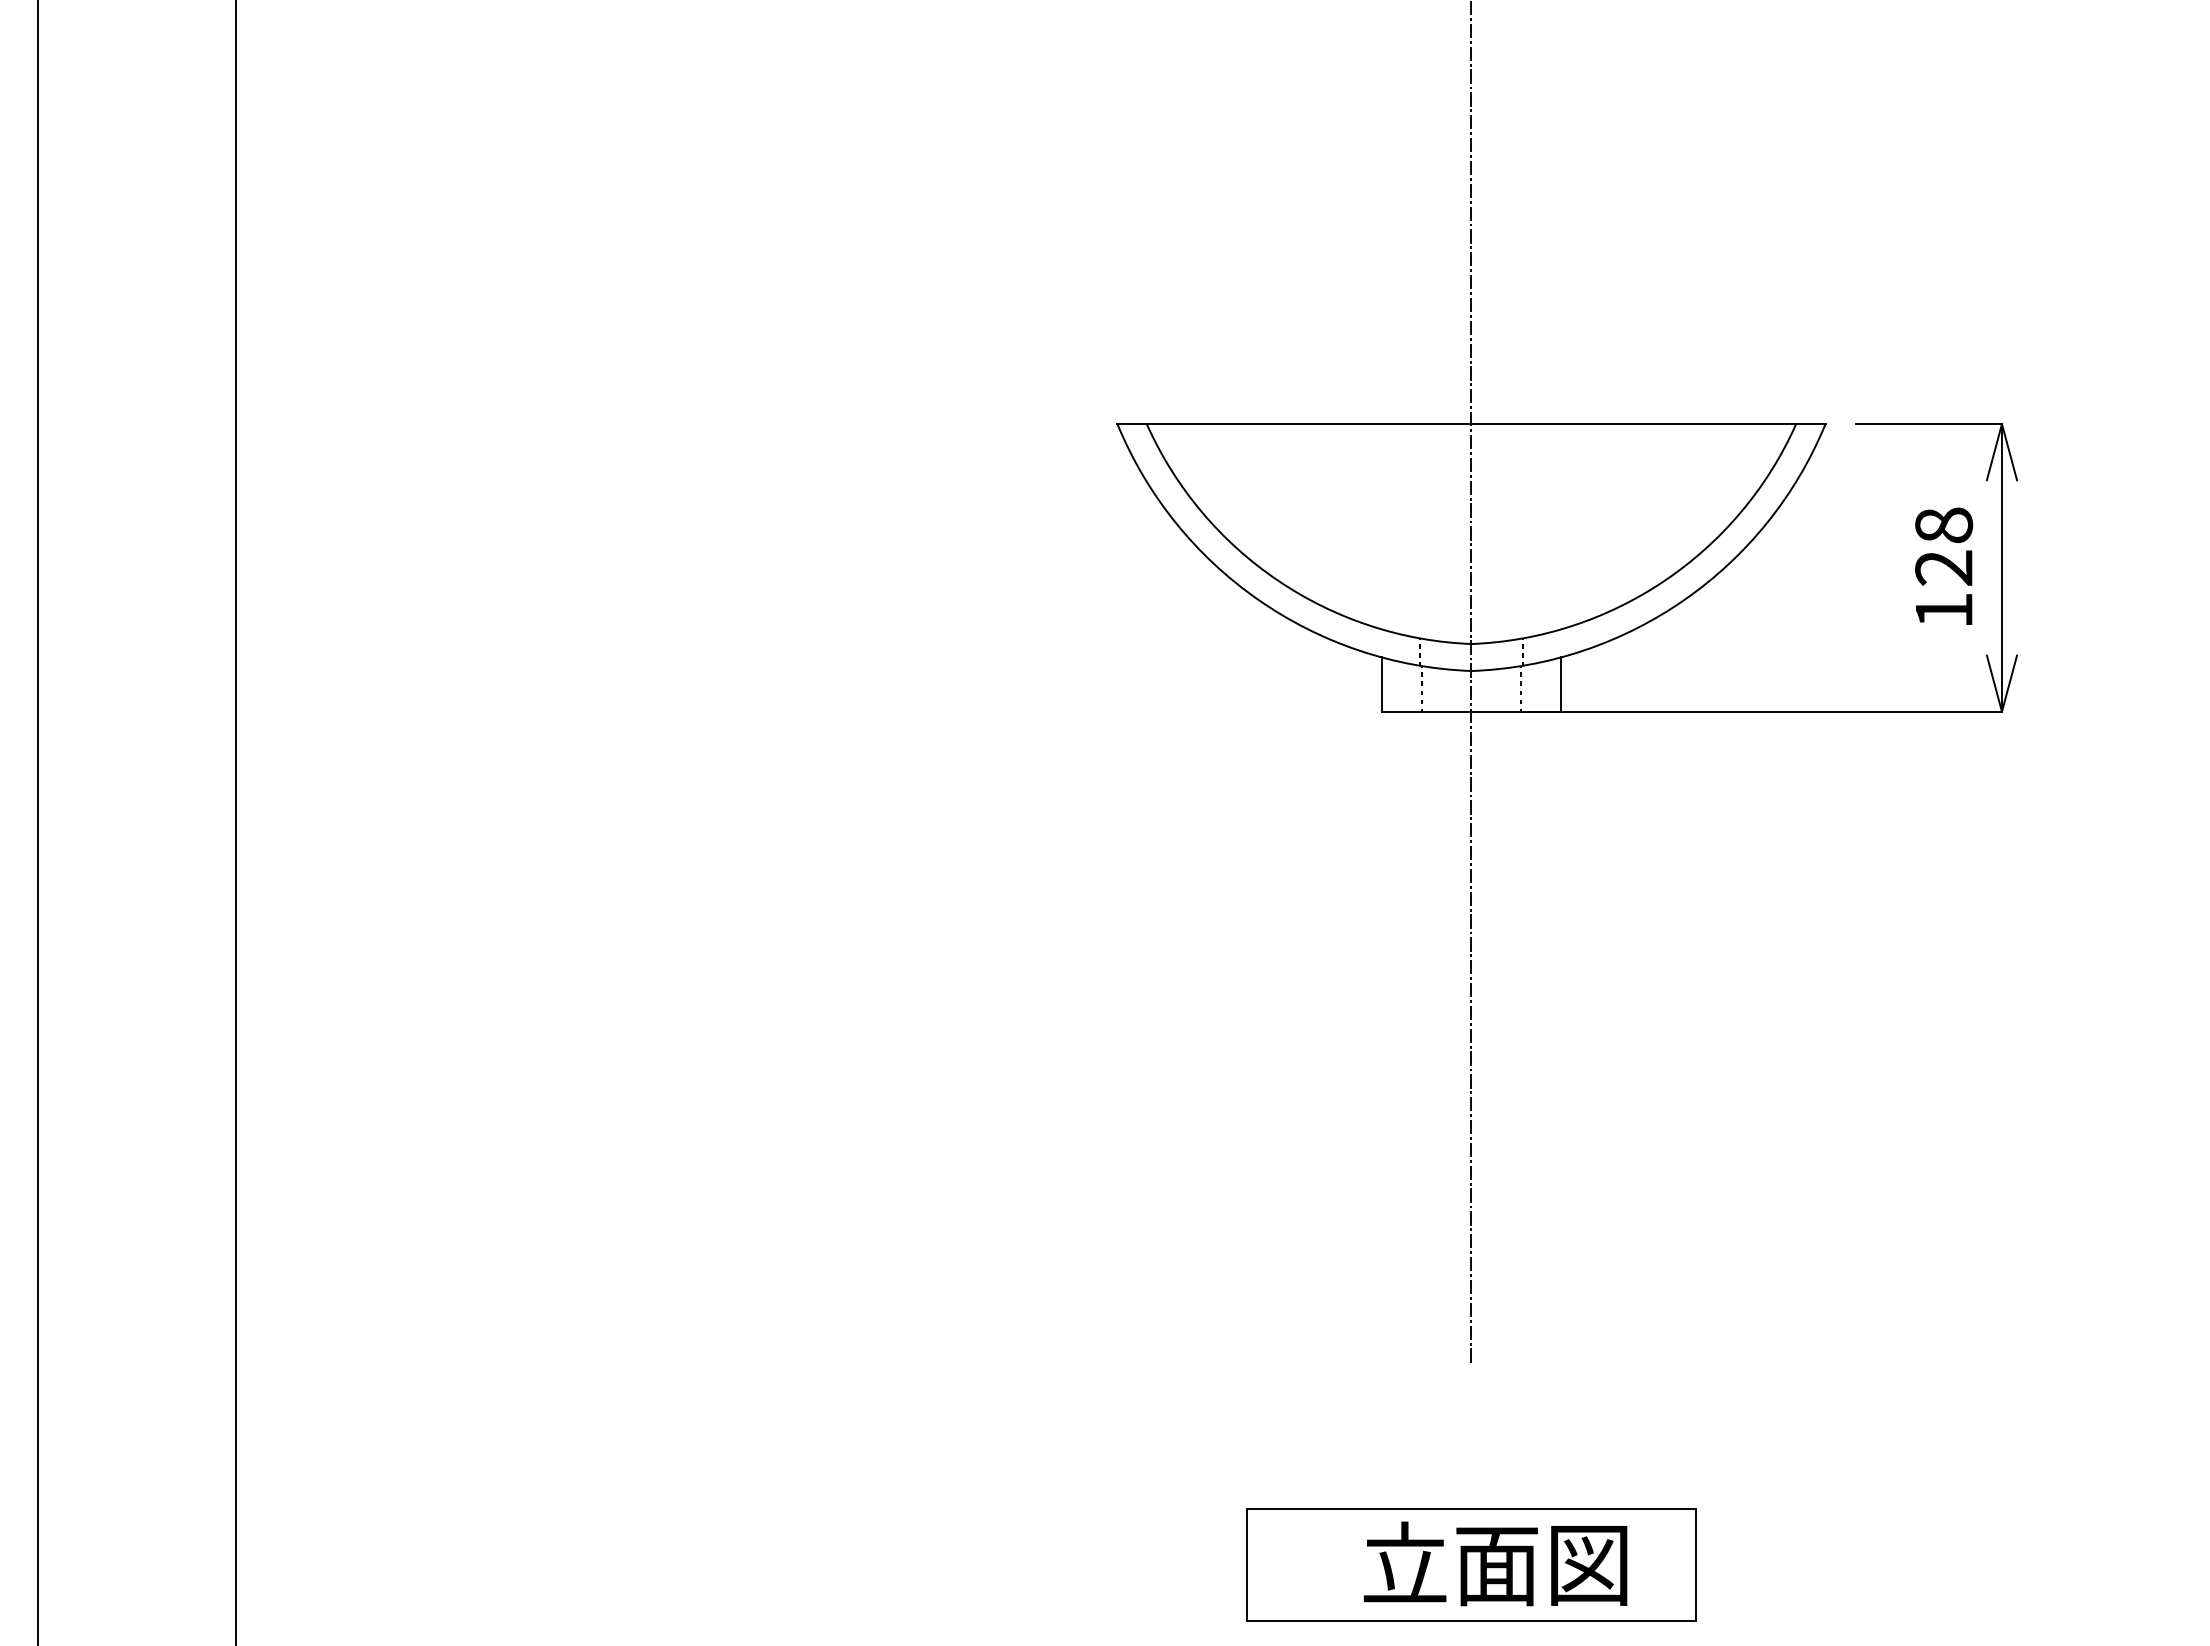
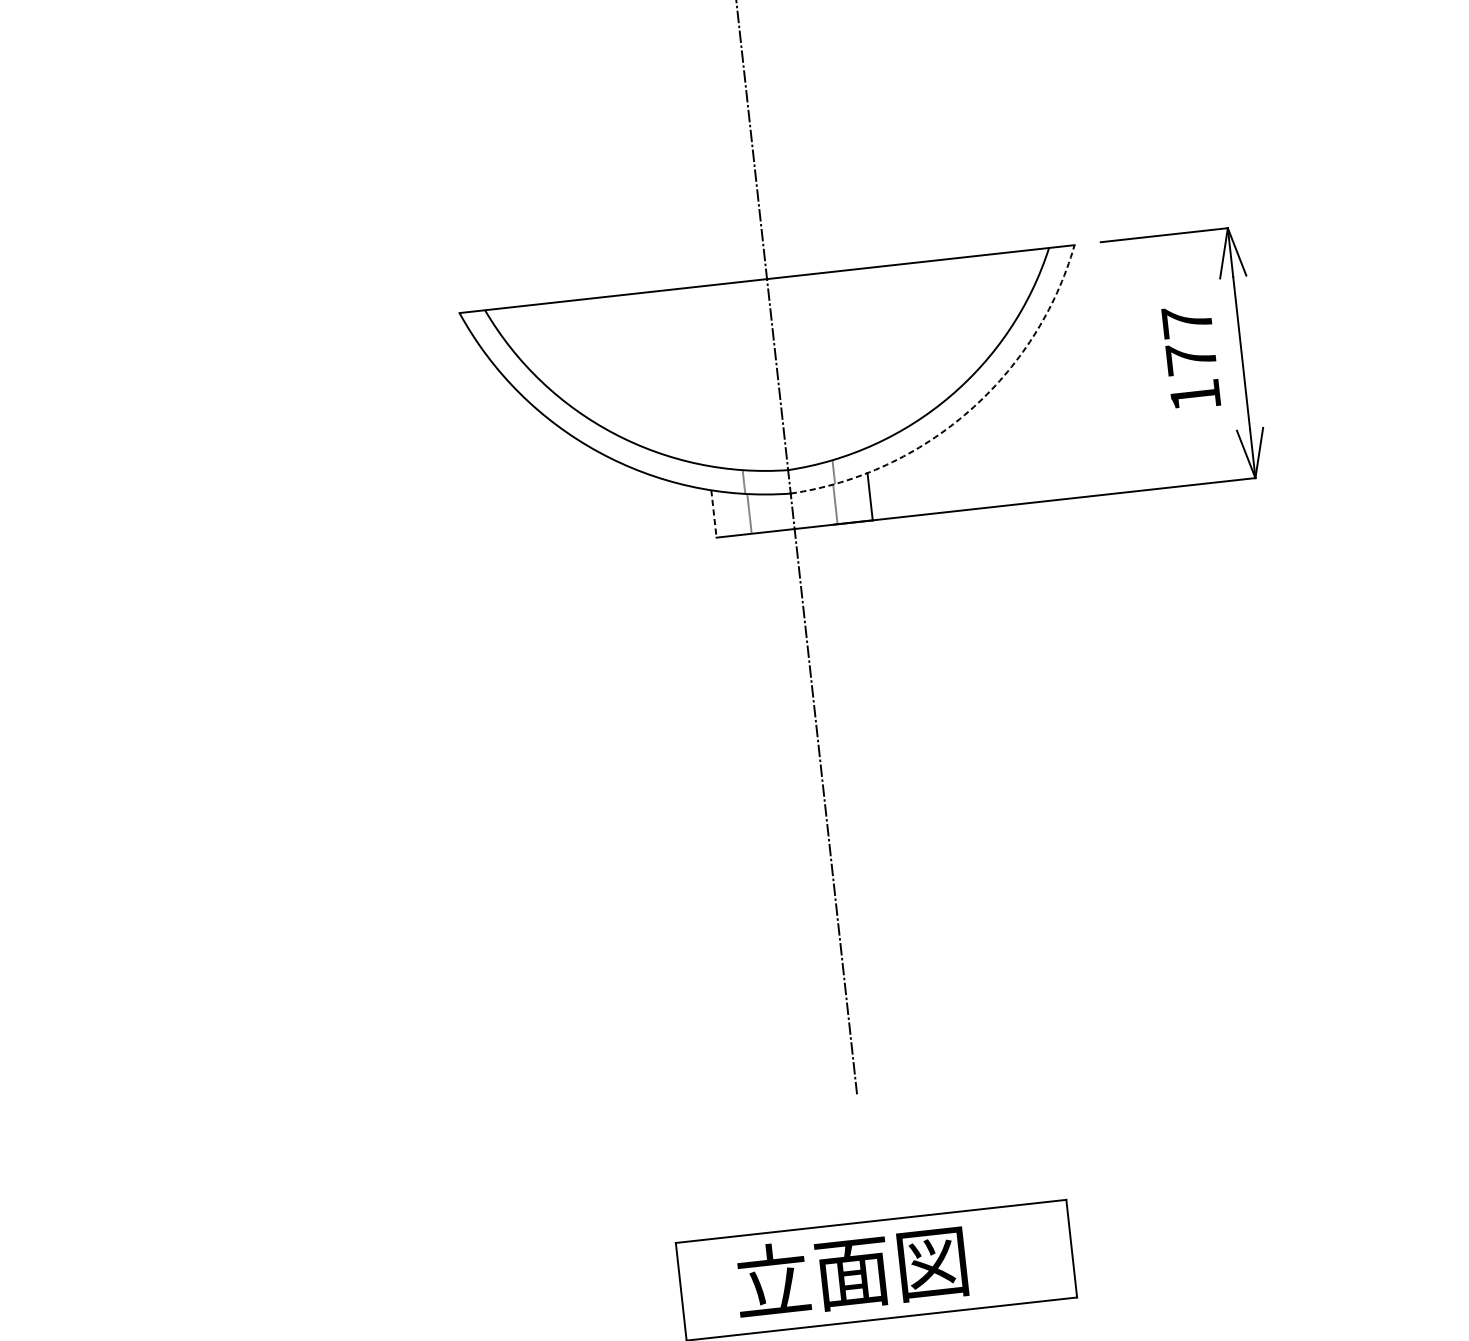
text: (1944, 546) -> (1189, 340), 128 -> 177
arc: (1684, 599) -> (968, 411), solid -> dashed
line: (1381, 685) -> (713, 514), solid -> dashed
text: (1495, 1563) -> (851, 1271), moved

